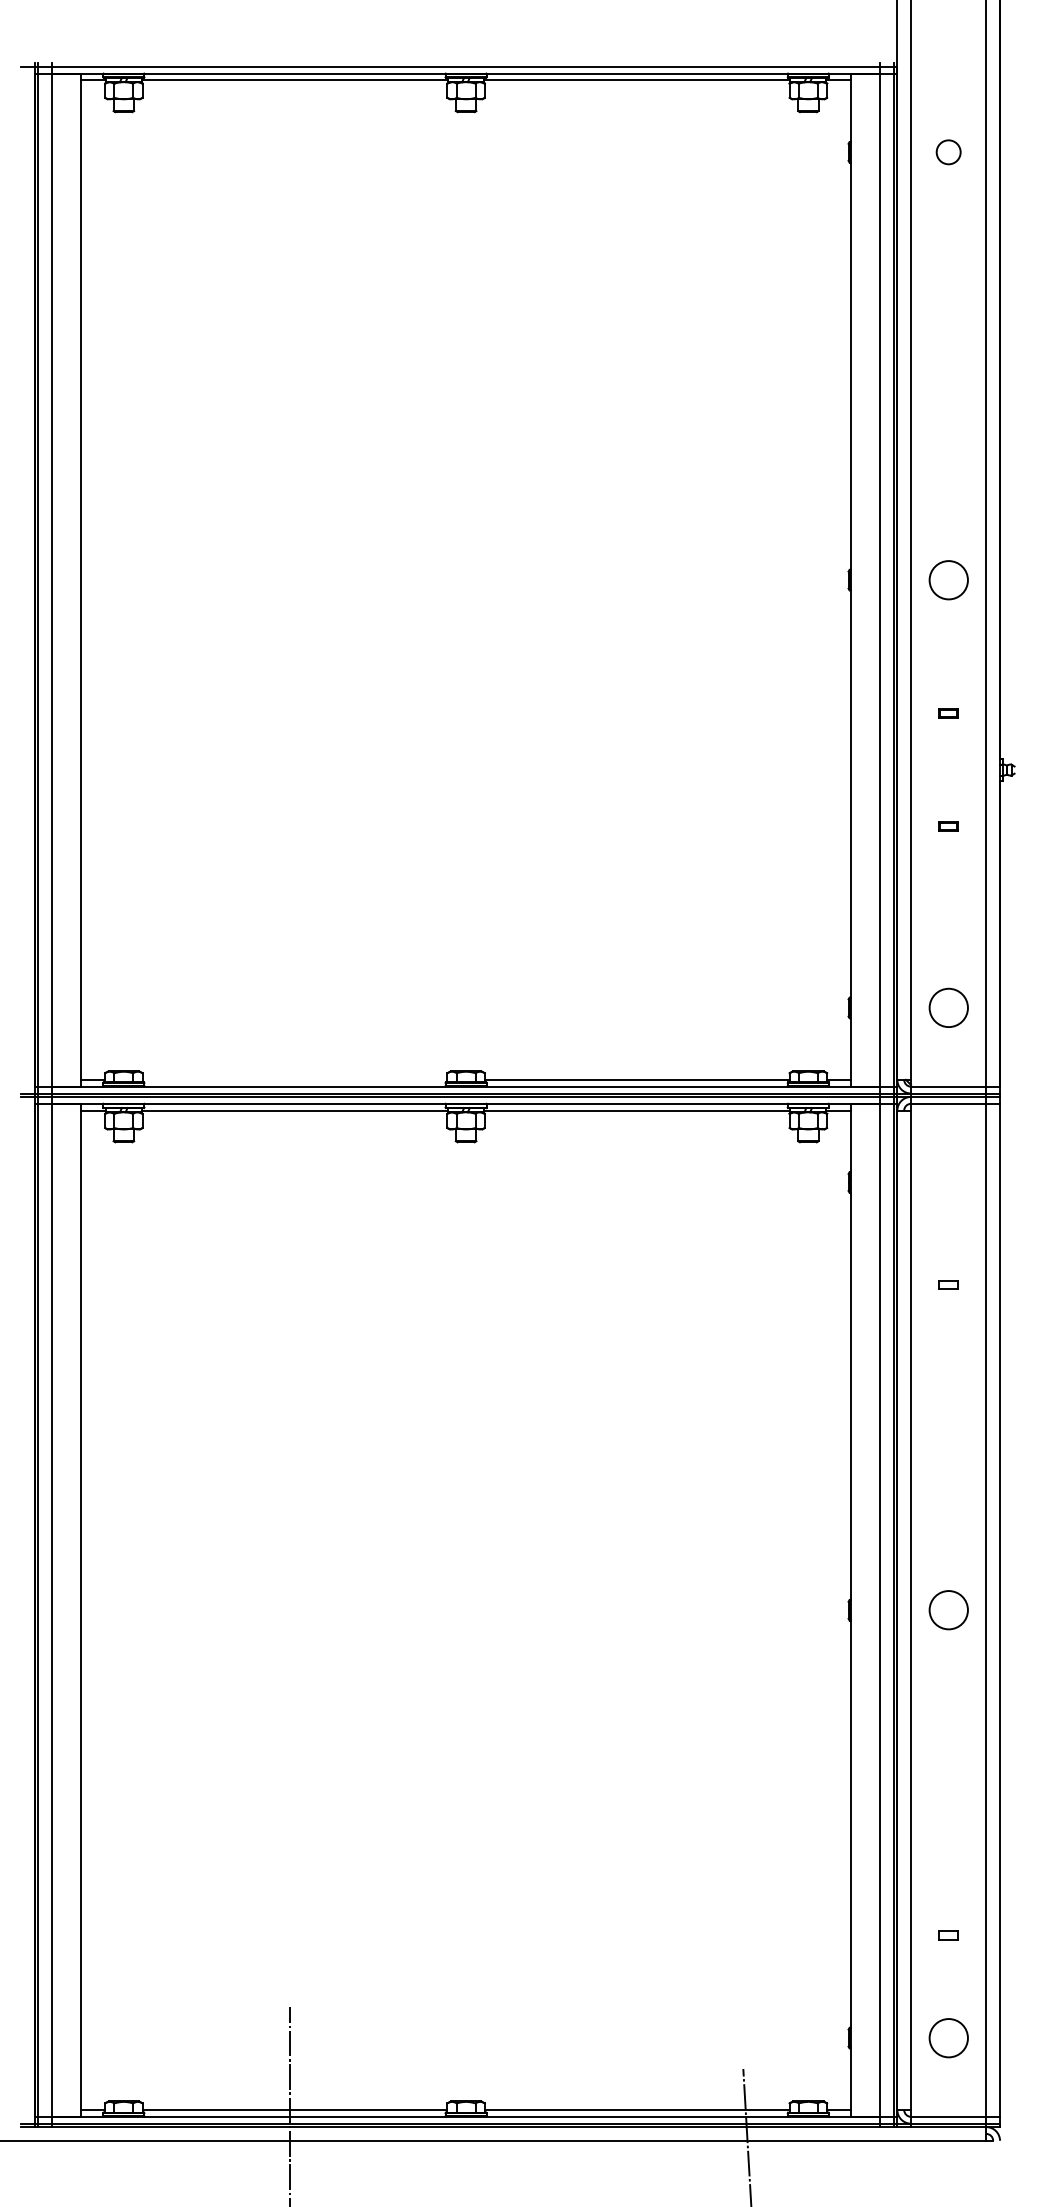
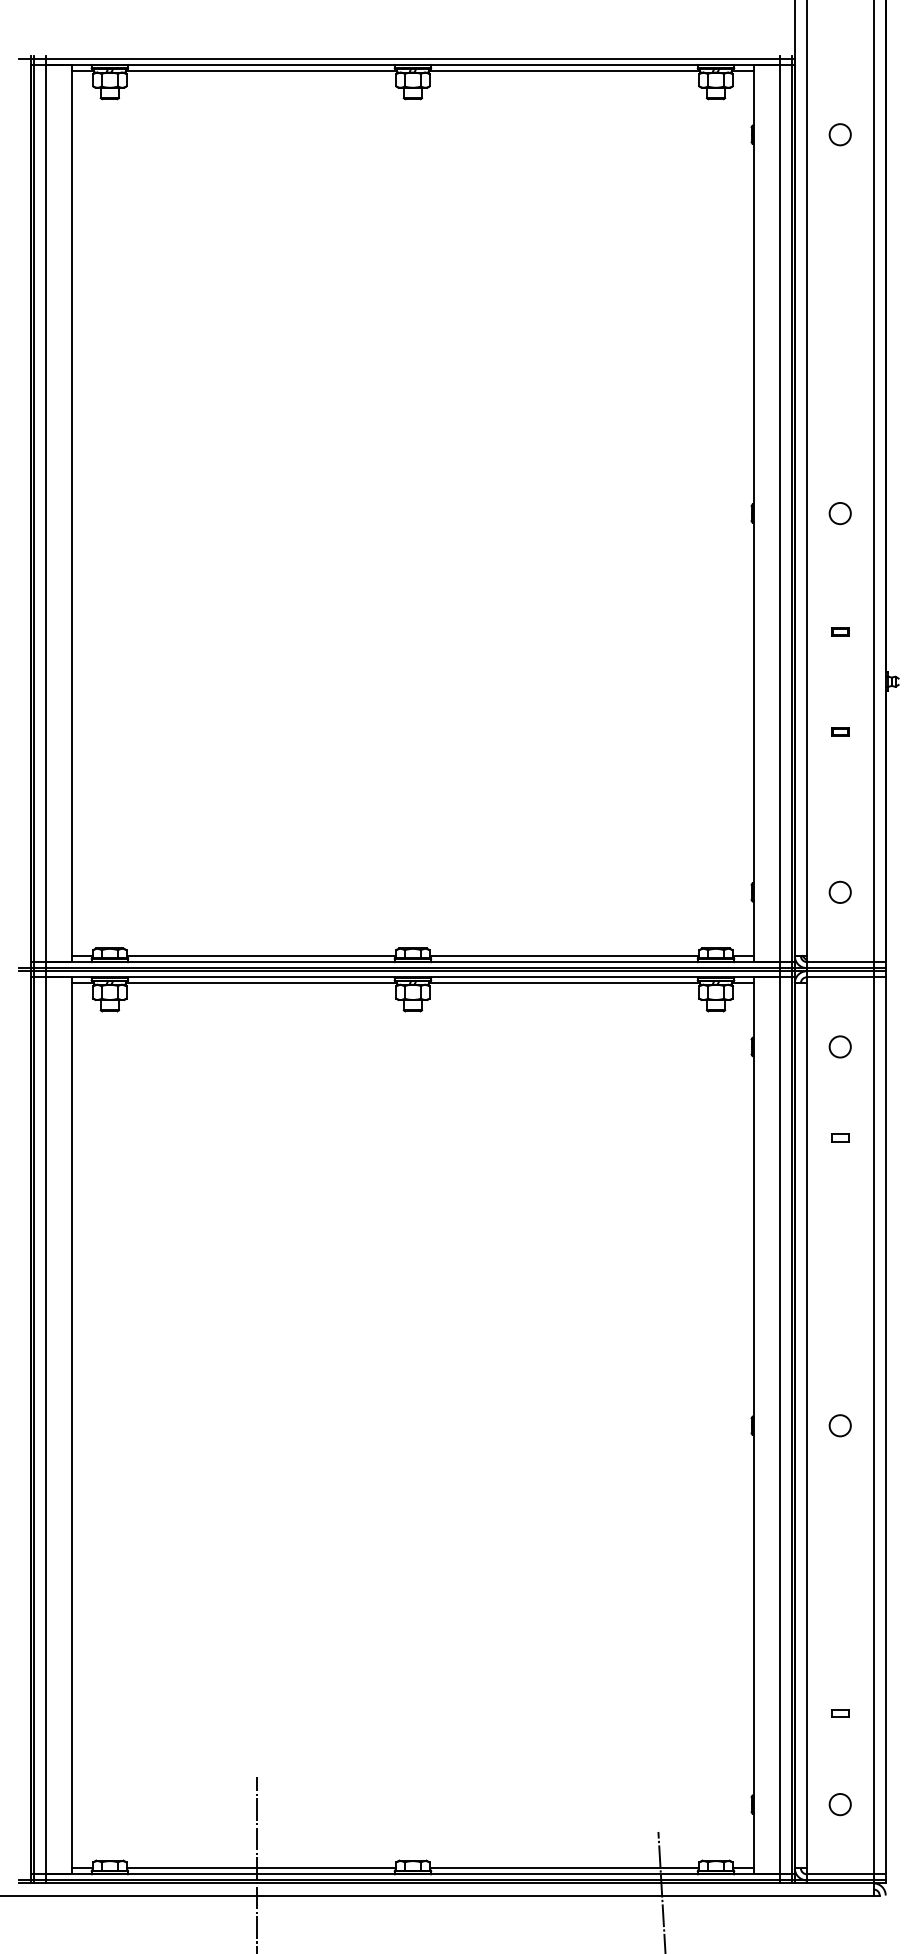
circle: (948, 579) -> (840, 512), size x0.62
circle: (948, 1007) -> (840, 891), size x0.62
line: (294, 1079) -> (260, 955), added
circle: (948, 1182) -> (840, 1046), added
circle: (948, 1610) -> (840, 1425), size x0.62
circle: (948, 2037) -> (840, 1804), size x0.62

